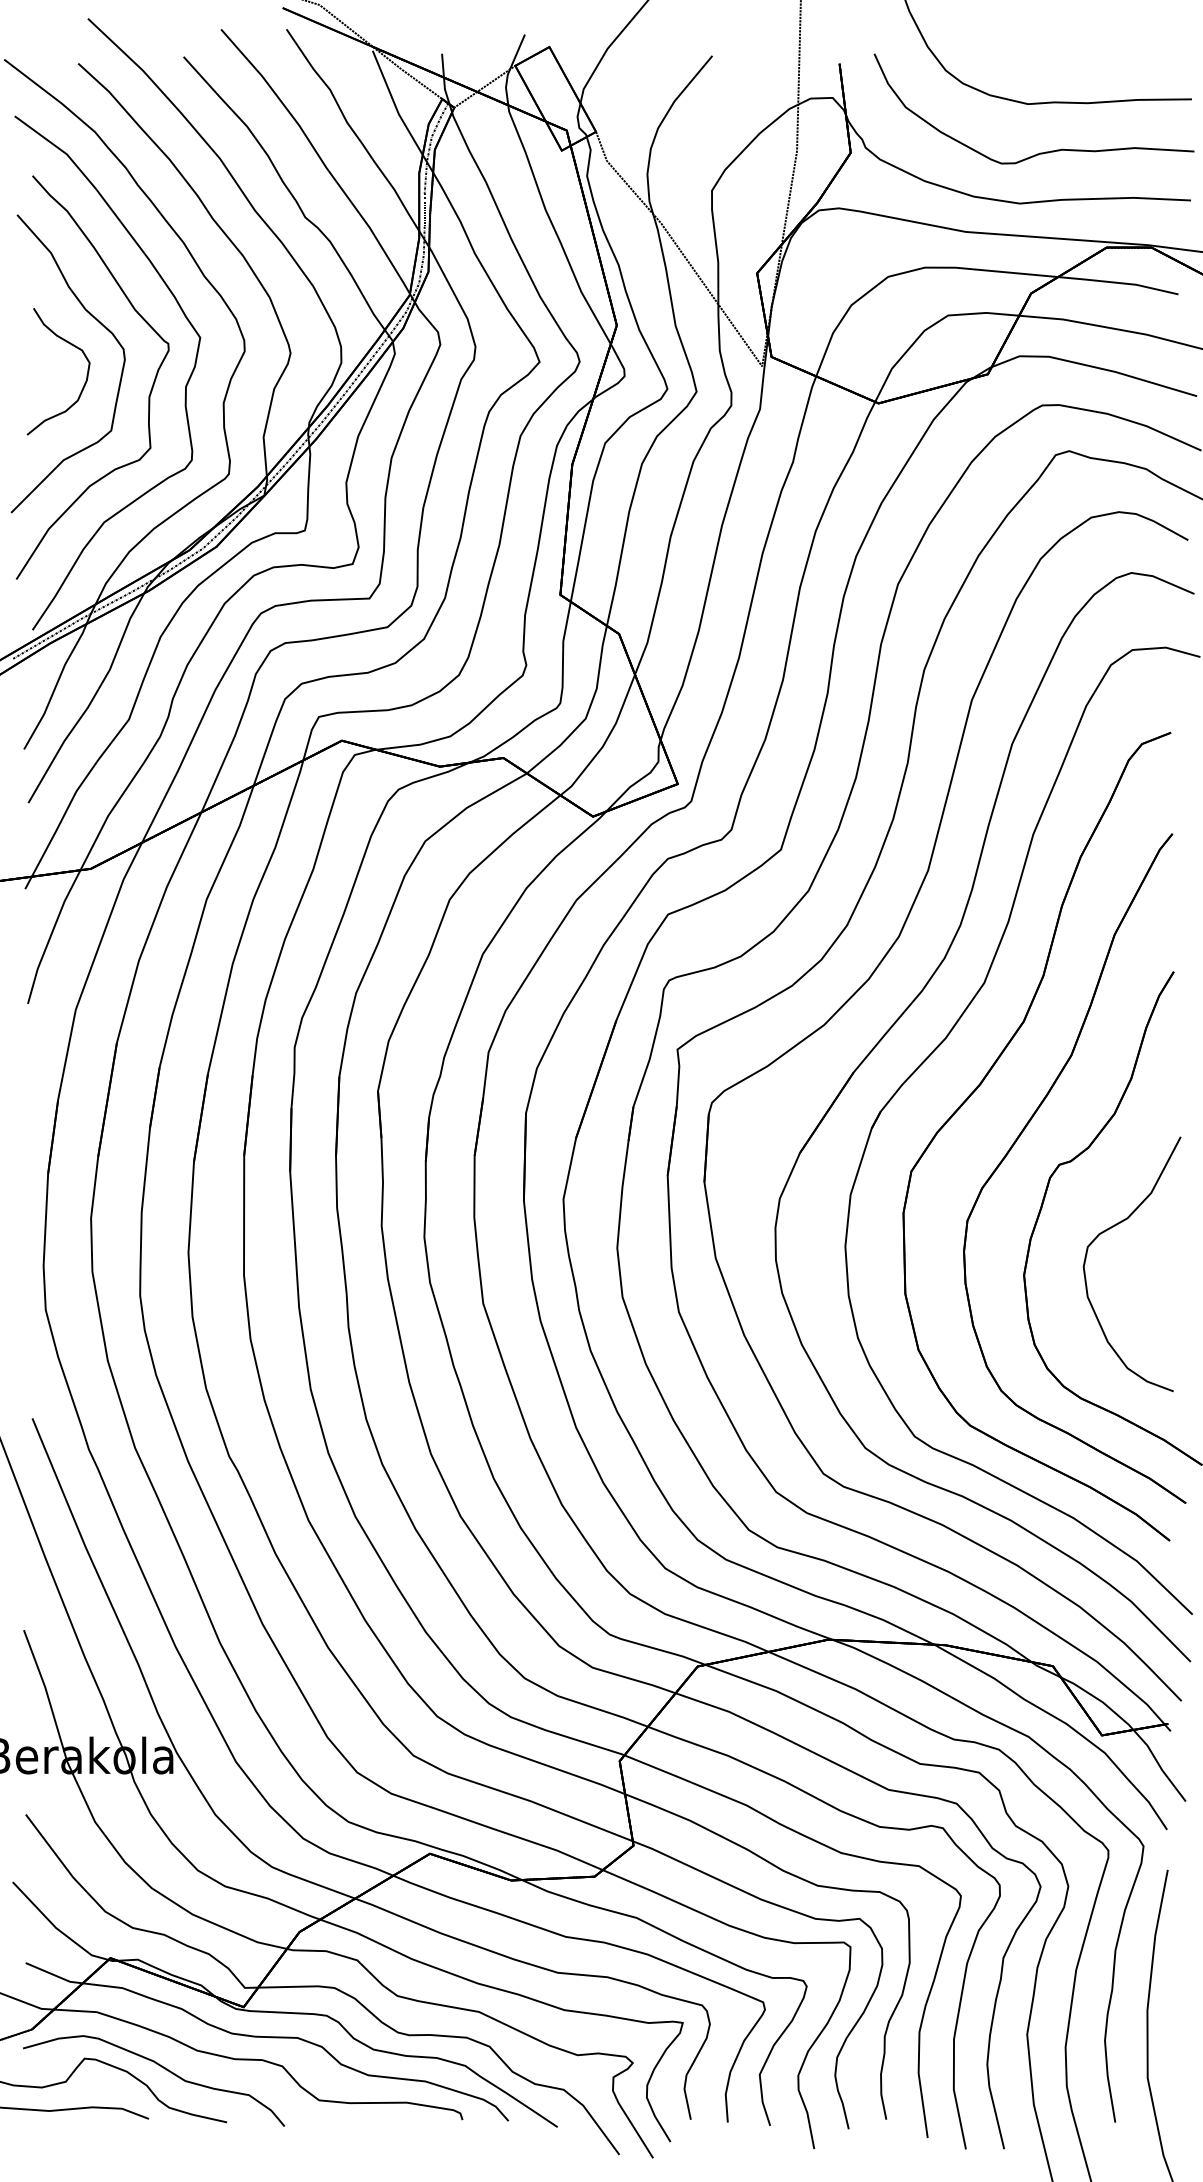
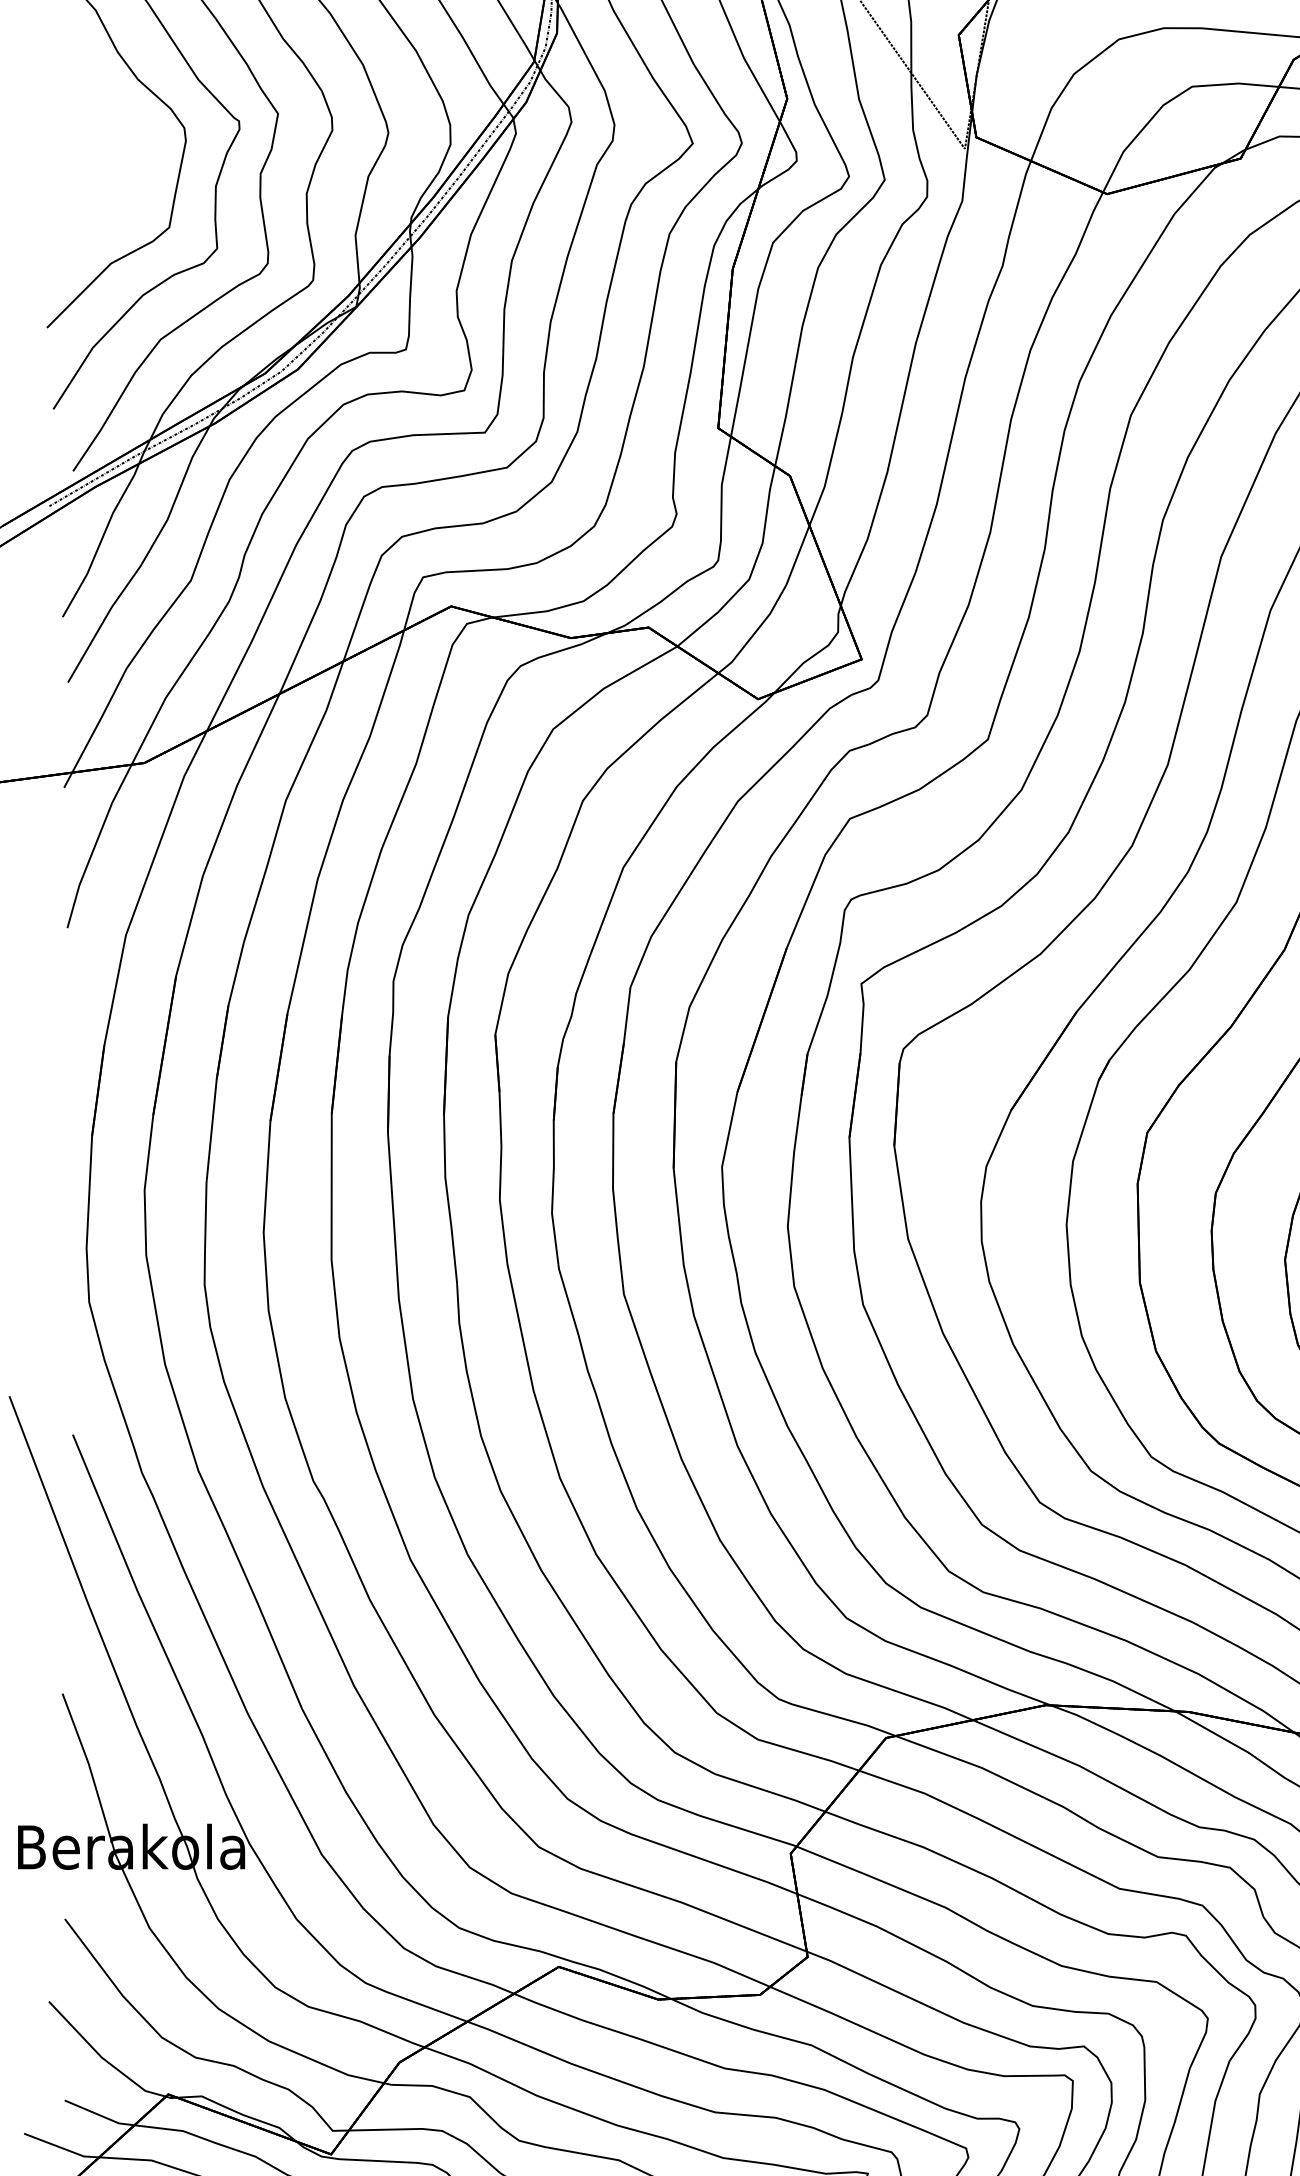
part: (86, 374) -> (139, 158), removed

